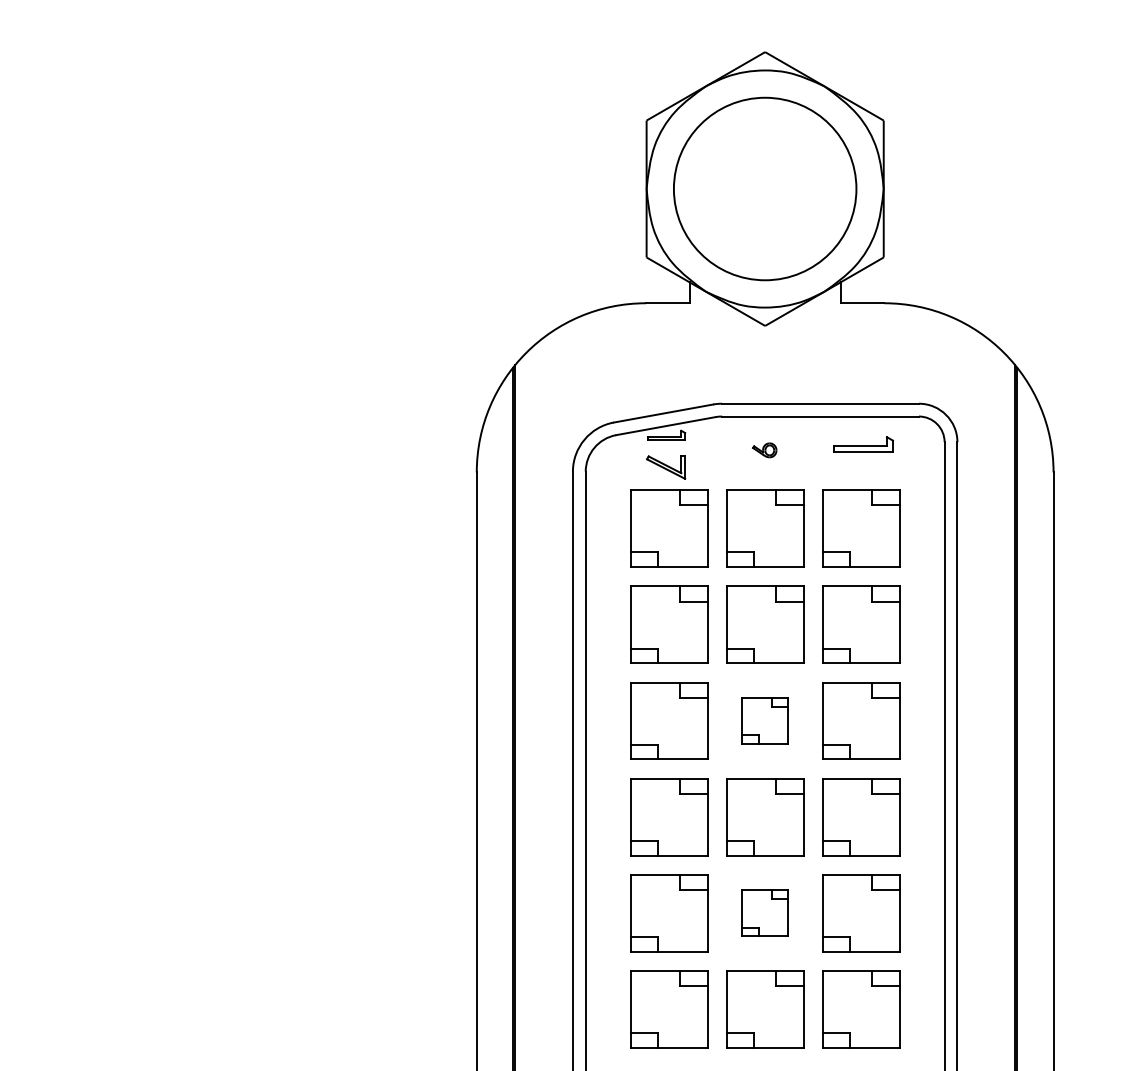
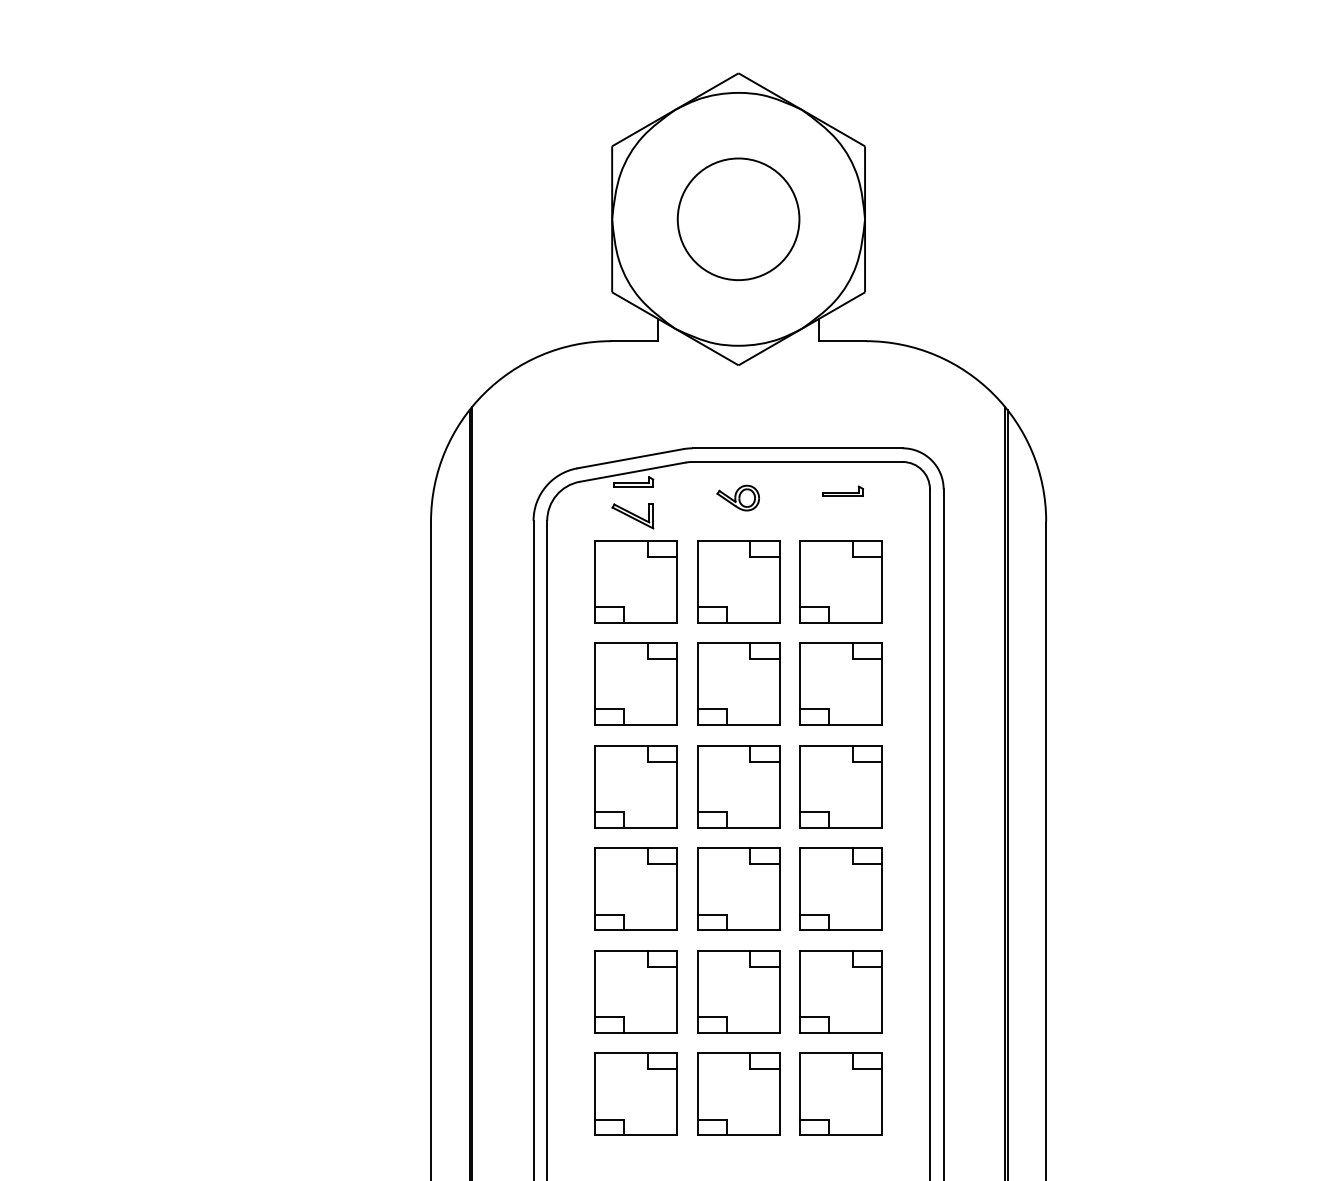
circle: (765, 189) -> (738, 219), size x0.62
part: (862, 443) -> (842, 490), size x0.62
part: (764, 449) -> (737, 497), size x1.67
part: (765, 720) -> (738, 786), size x1.67
part: (765, 913) -> (738, 991), size x1.67

